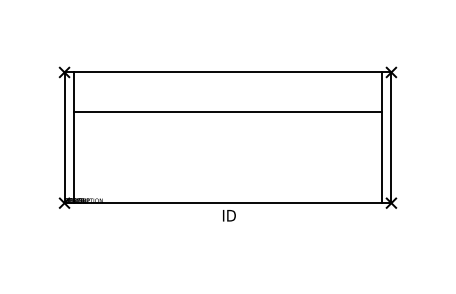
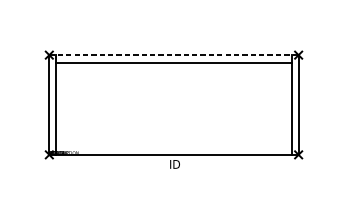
line: (228, 72) -> (174, 55), solid -> dashed
line: (227, 112) -> (173, 62), moved

